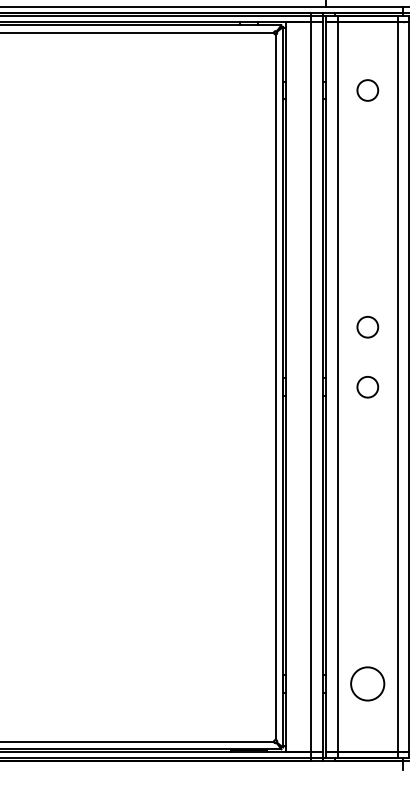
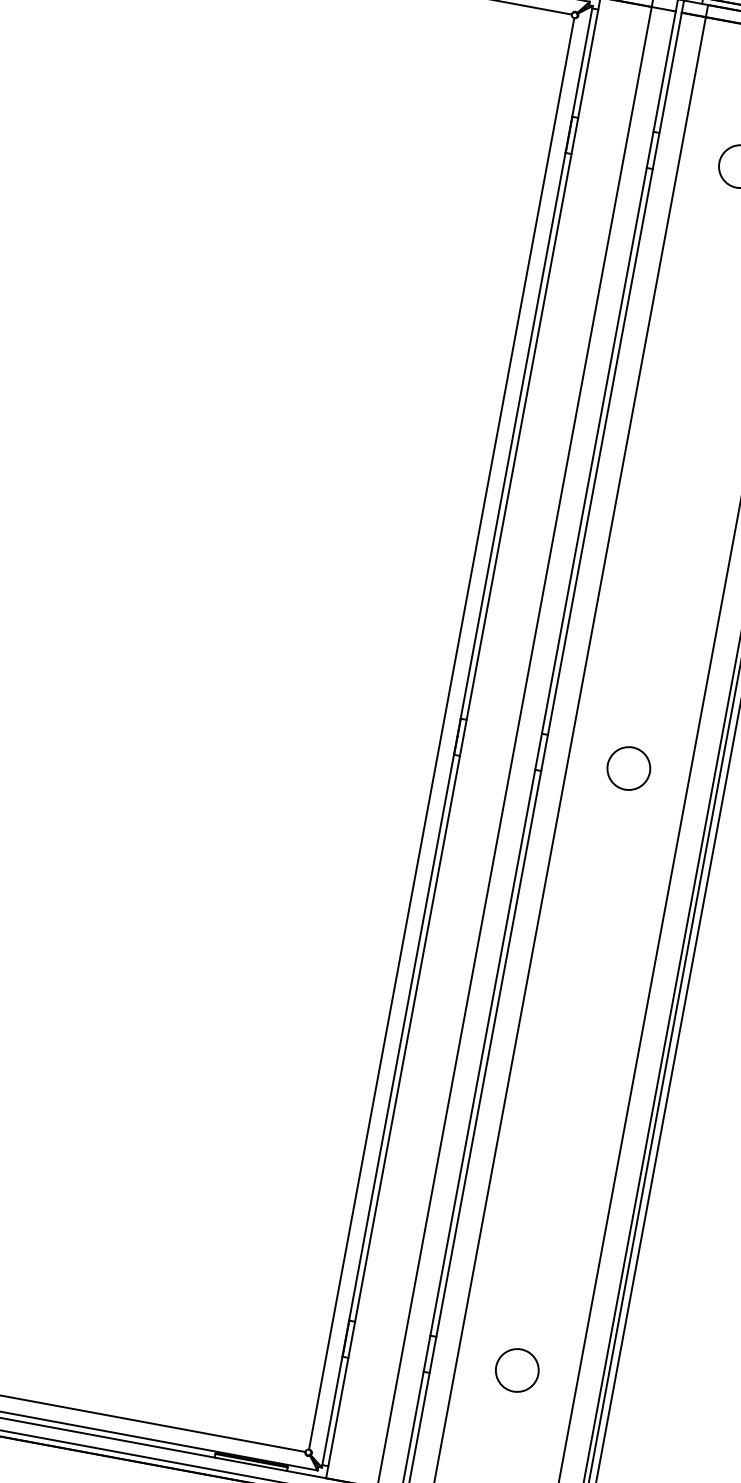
circle: (367, 327) -> (650, 647), removed
circle: (367, 683) -> (516, 1369), size x0.62

